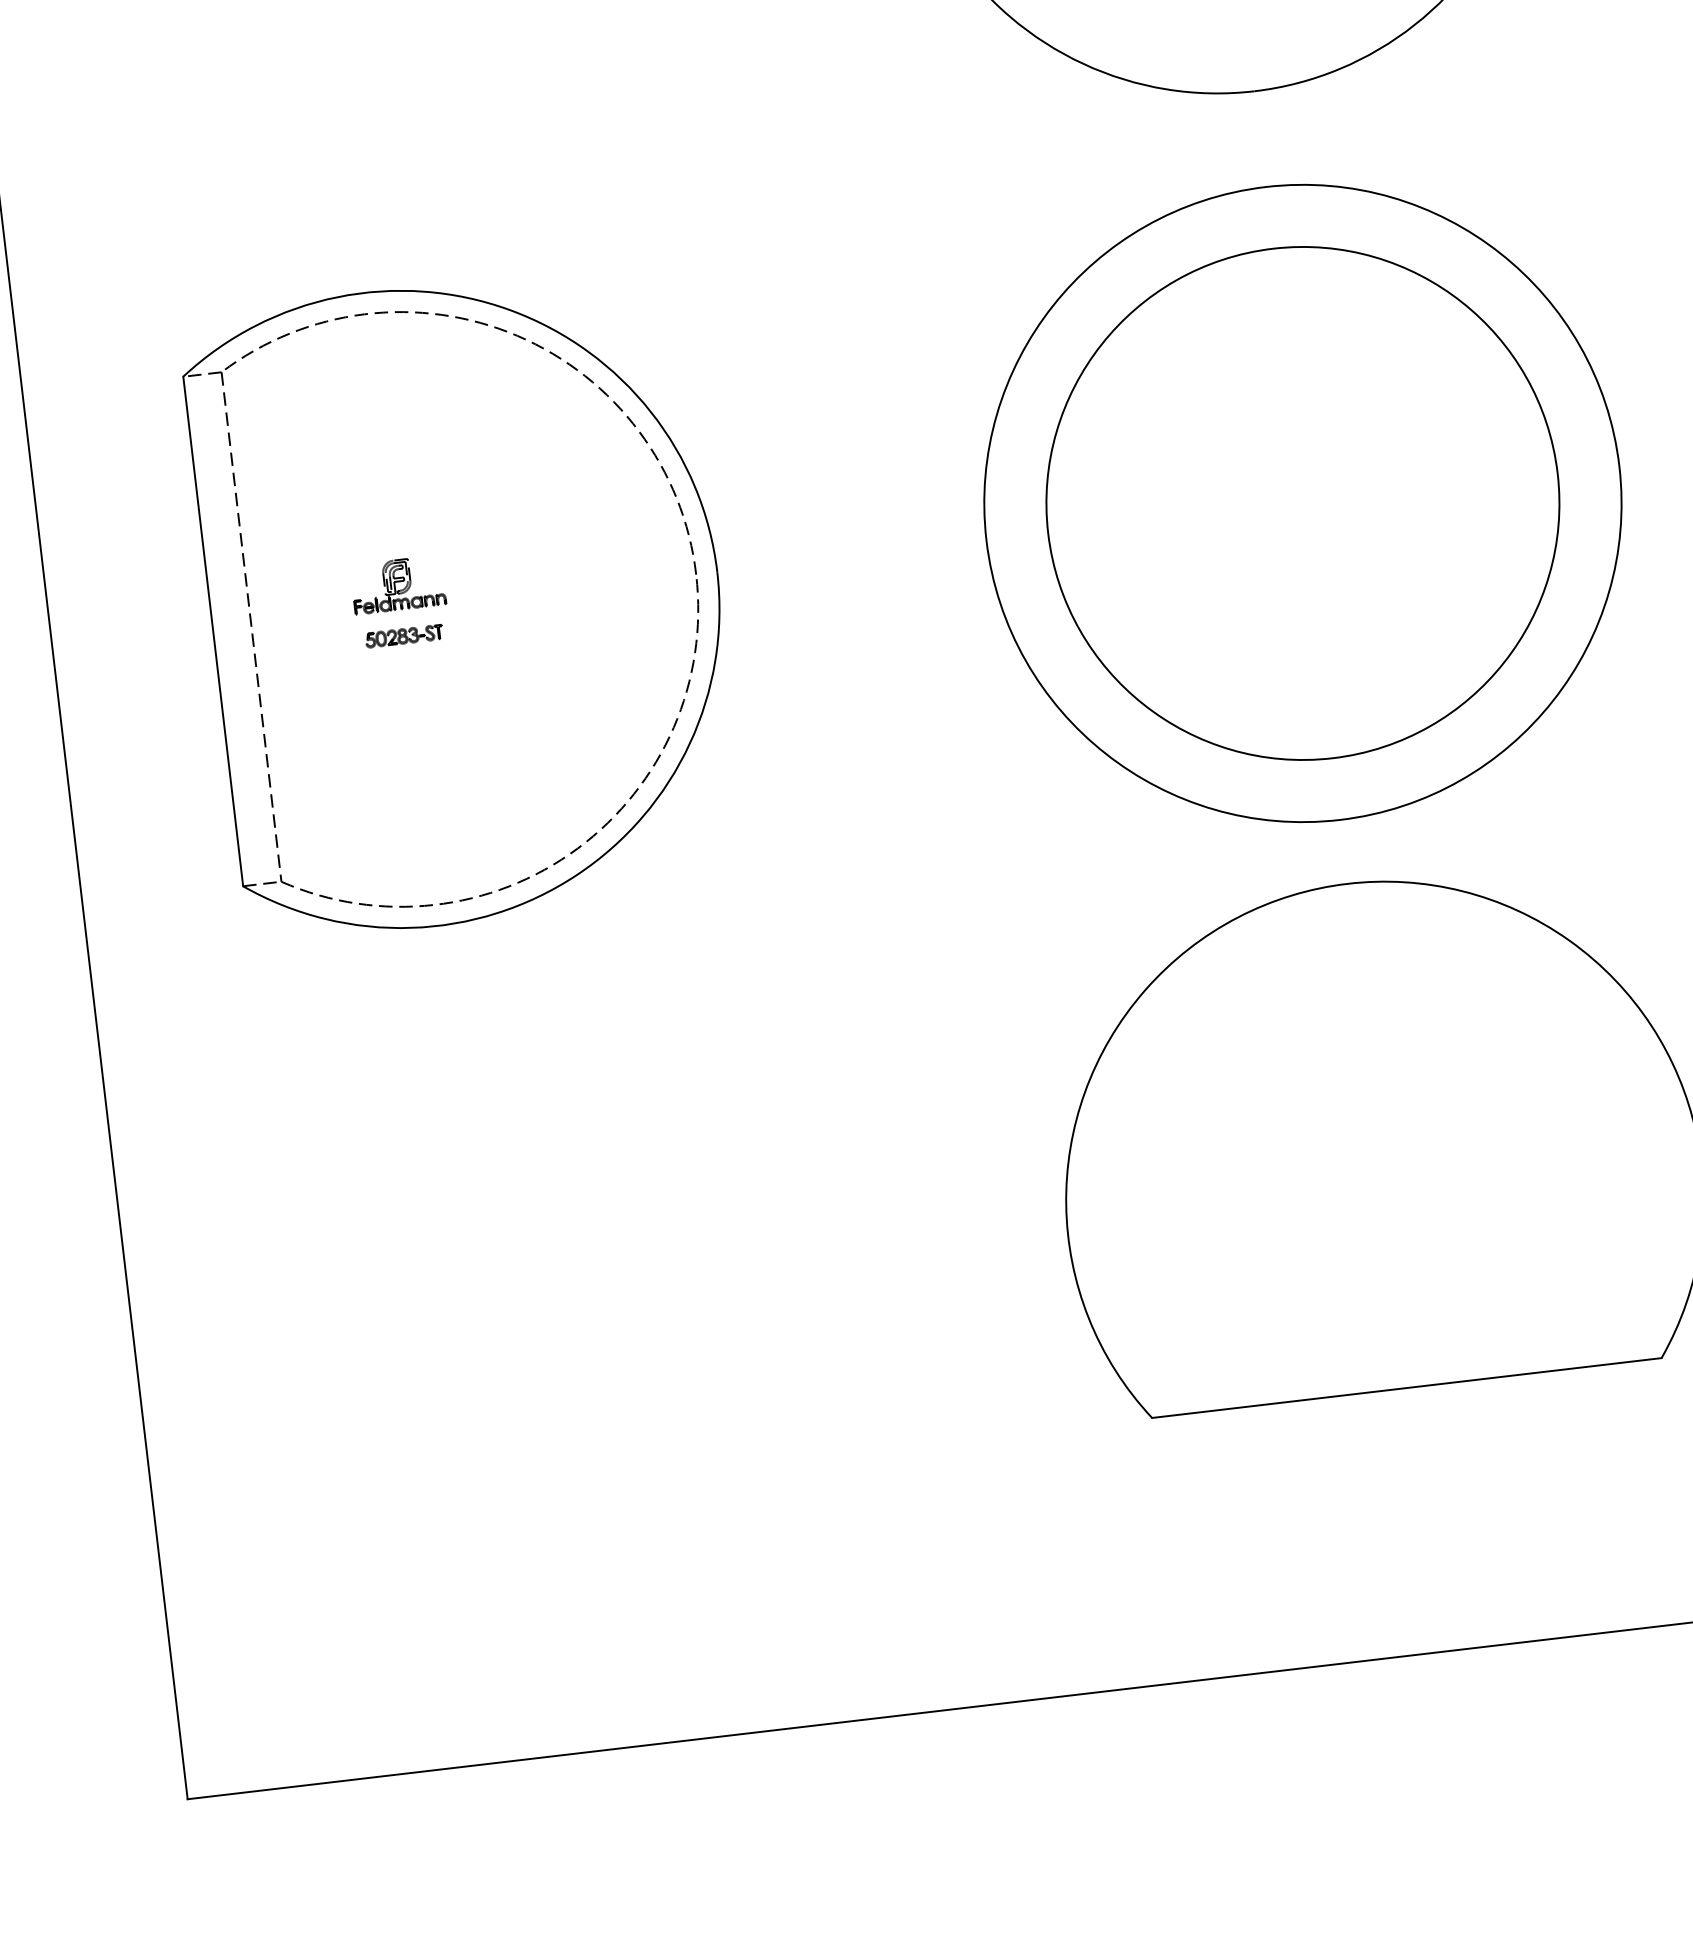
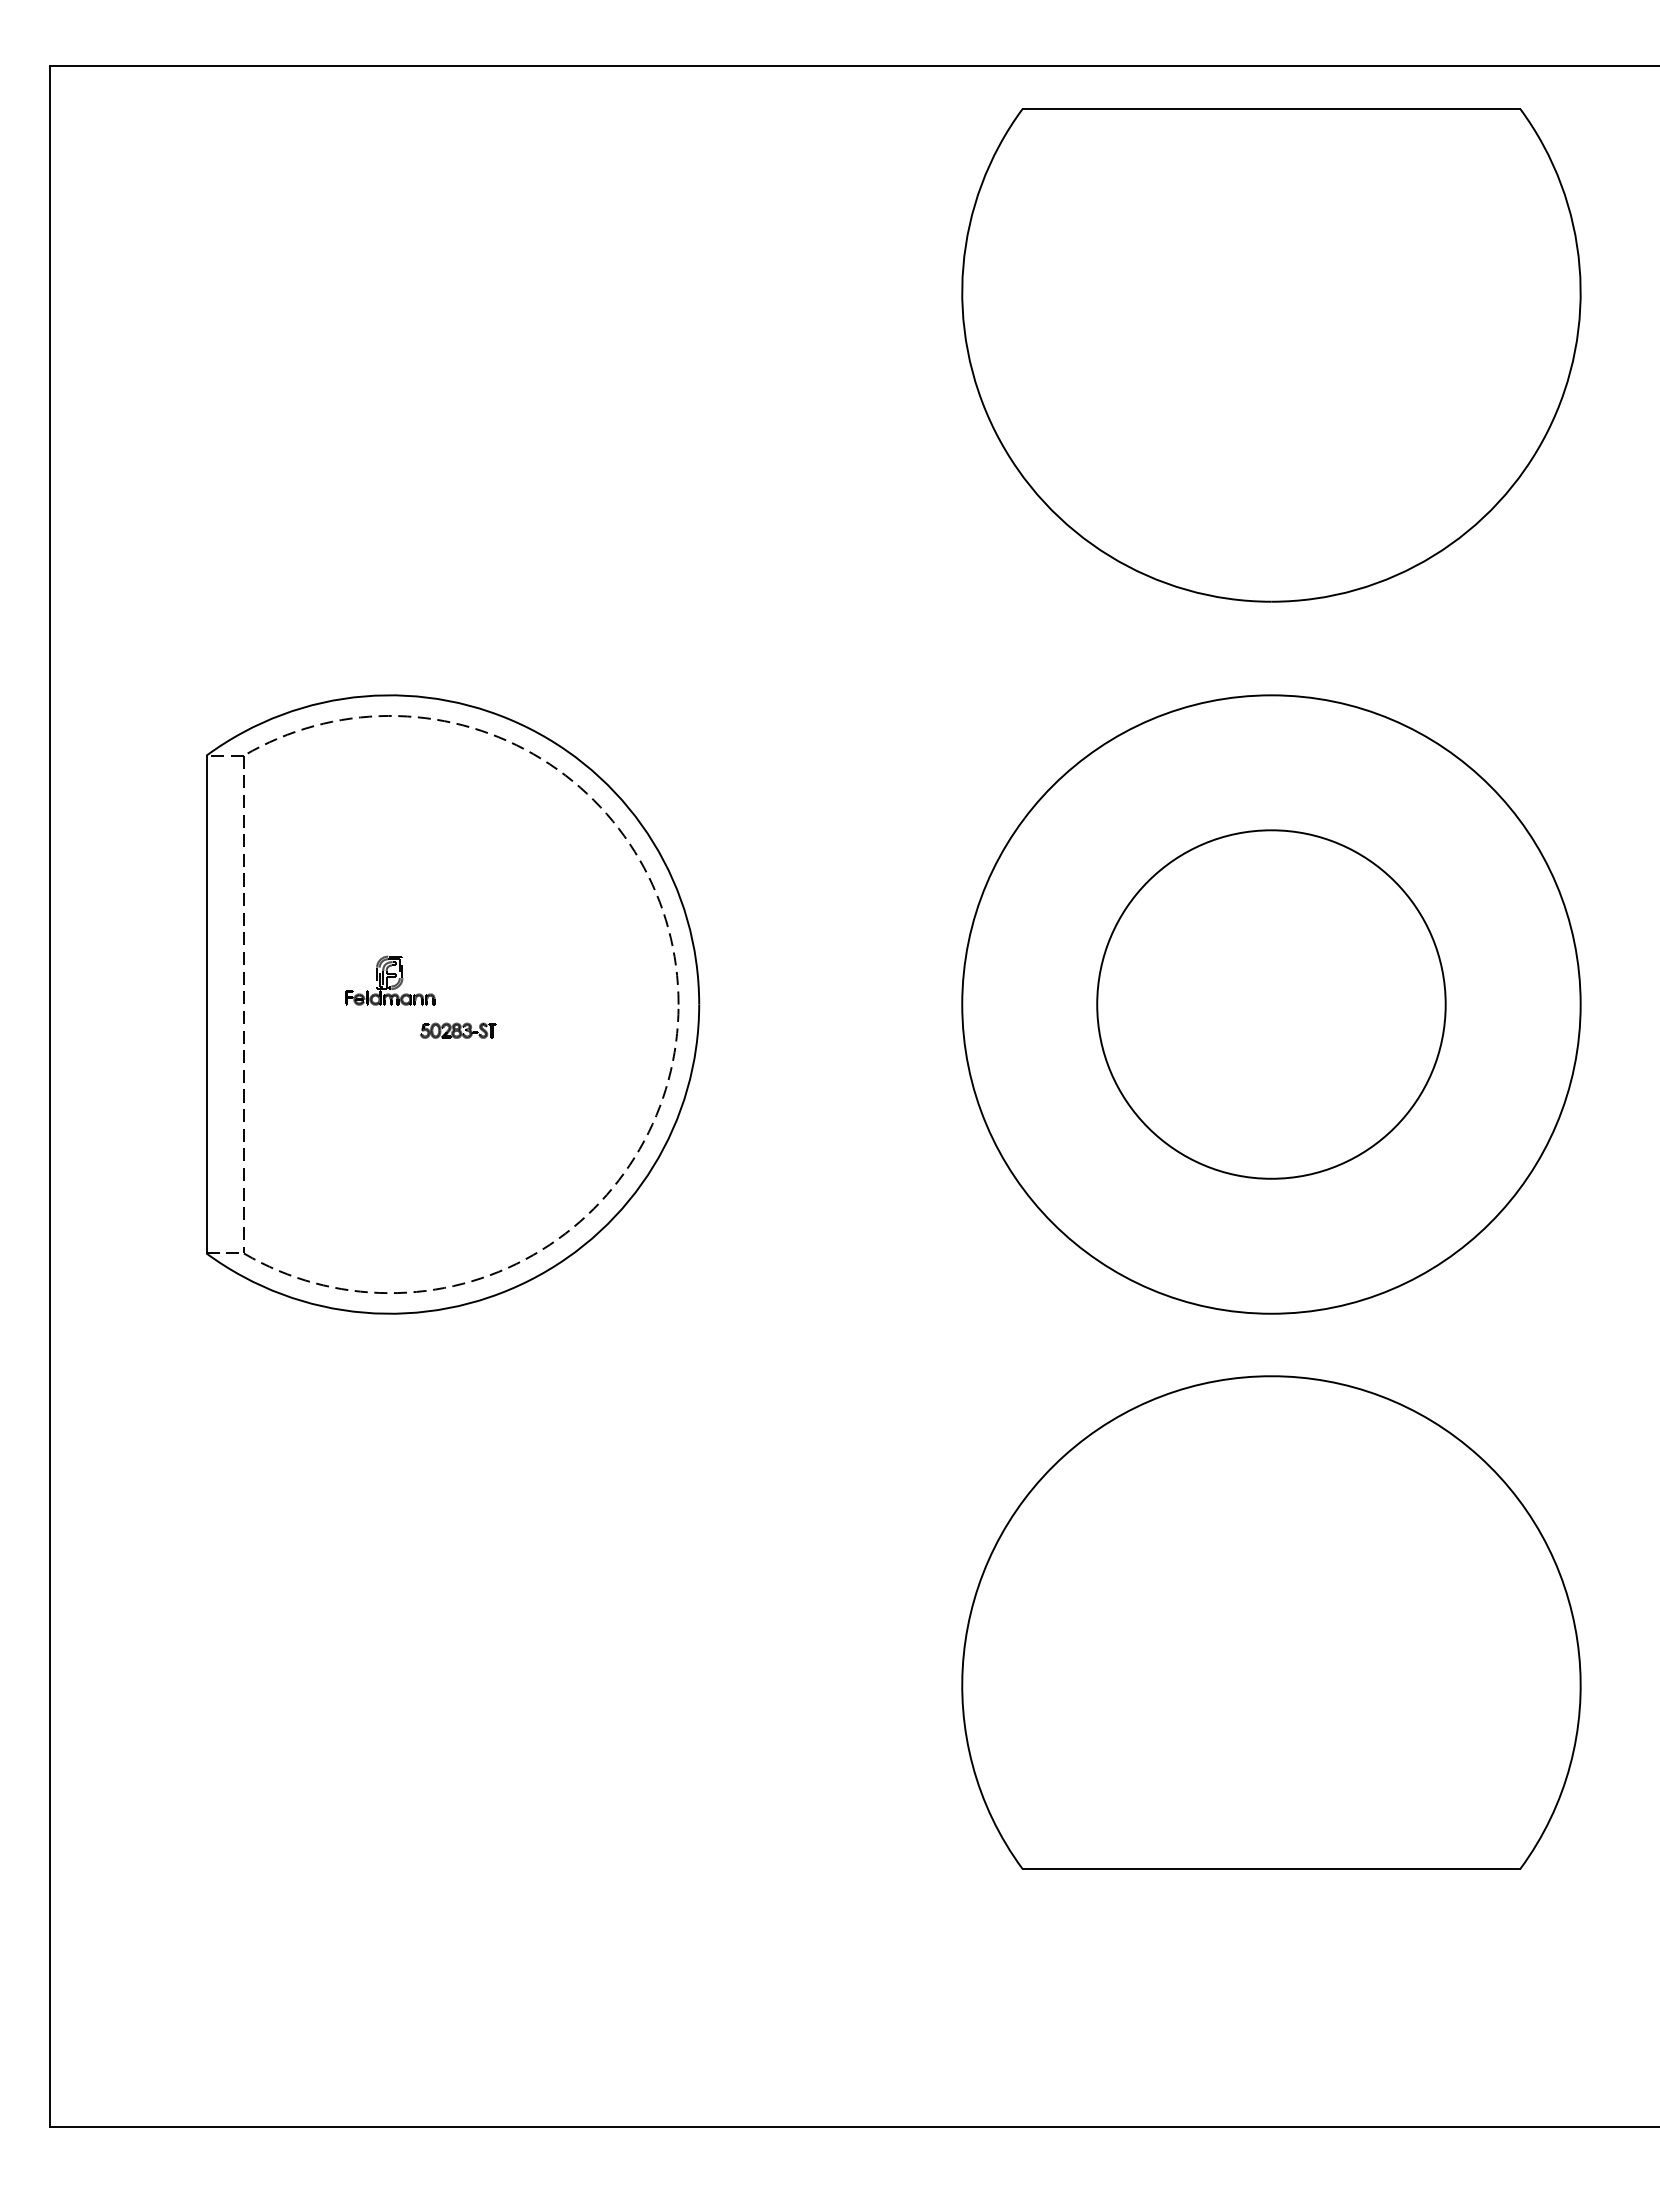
circle: (1302, 503) -> (1271, 1004), size x0.7
part: (404, 635) -> (458, 1030), moved

